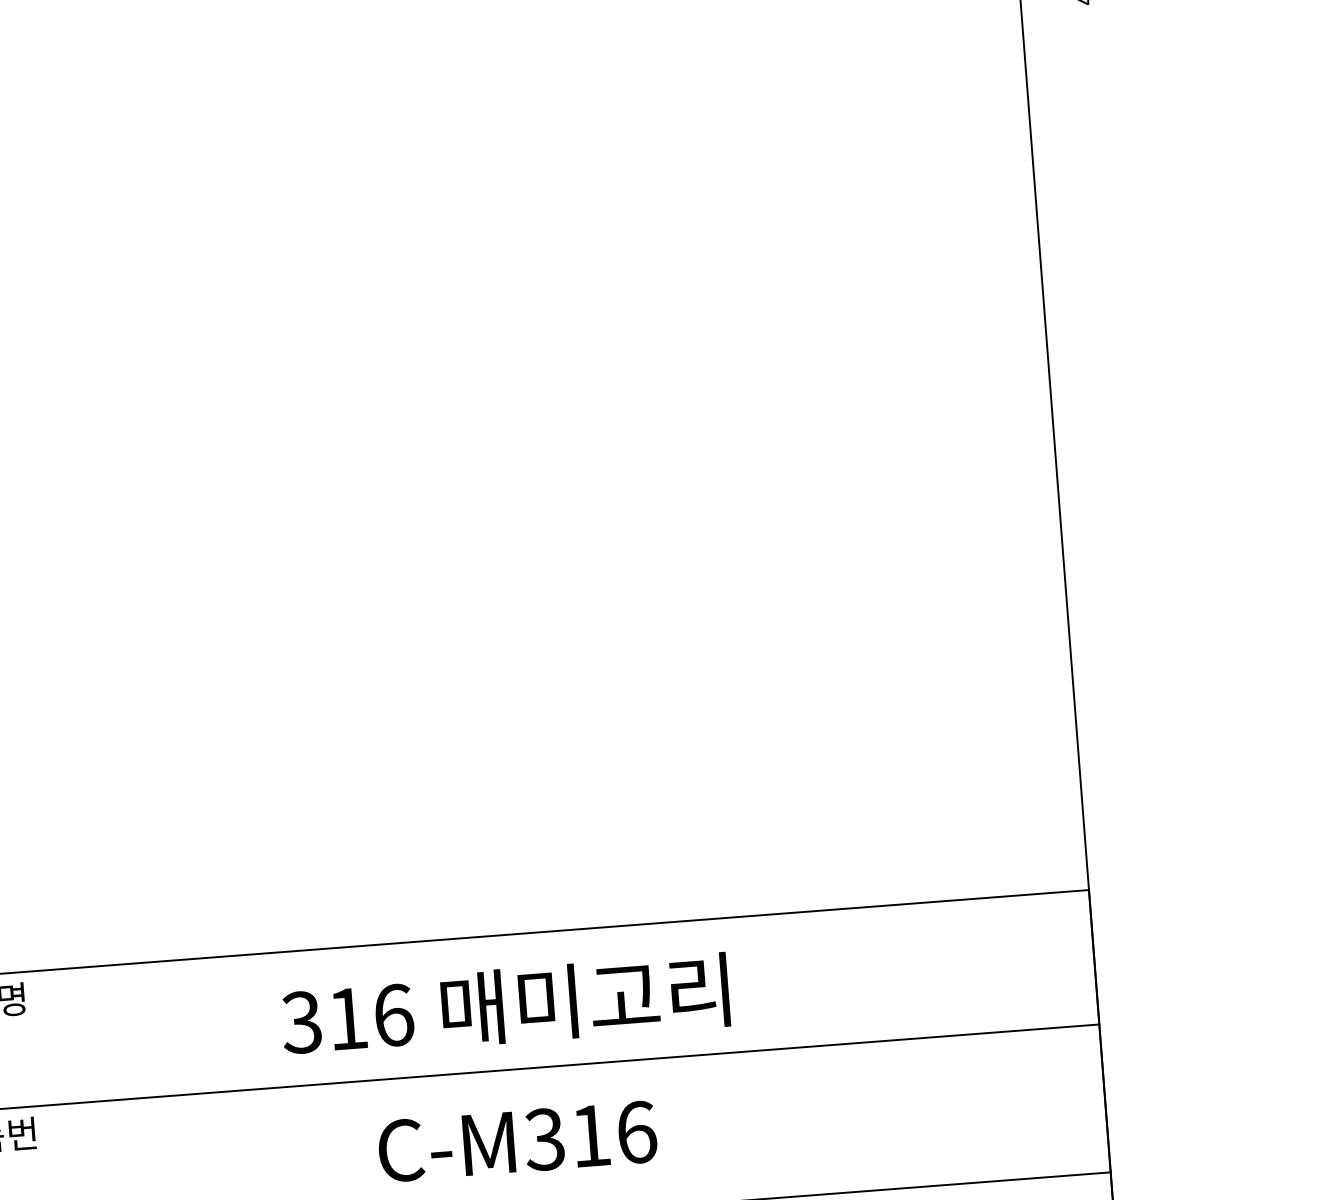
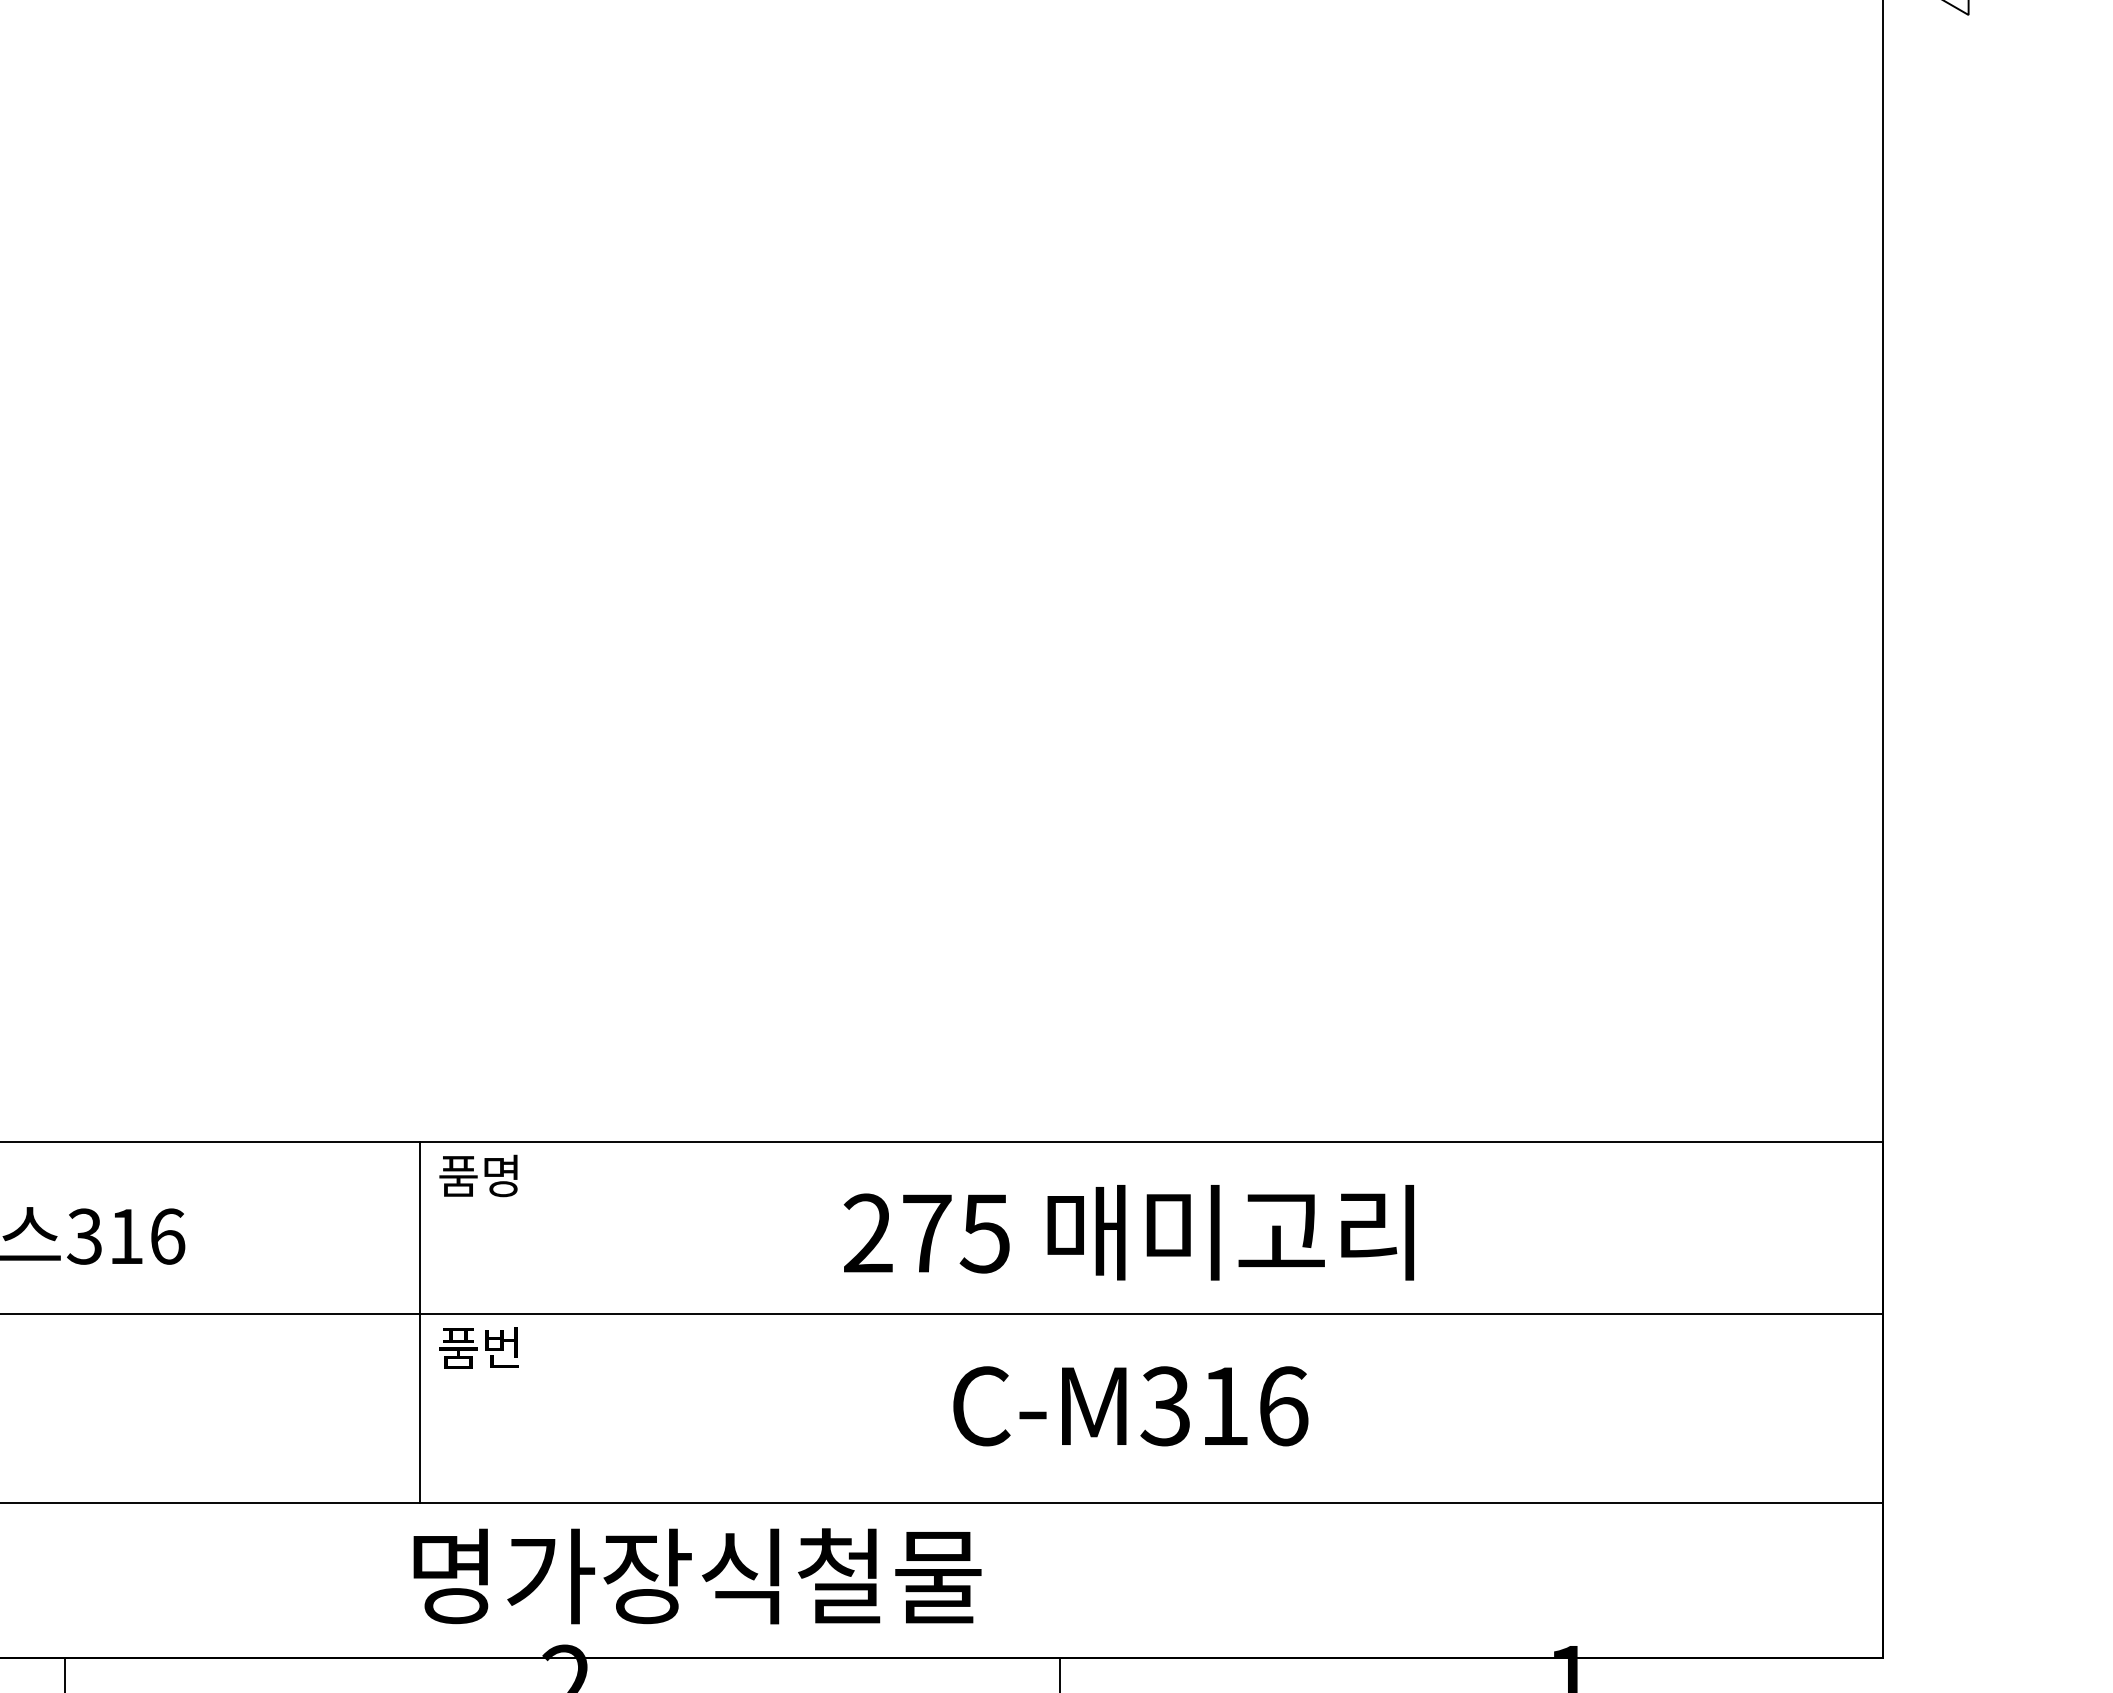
text: (347, 1018) -> (926, 1233), 316 -> 275

